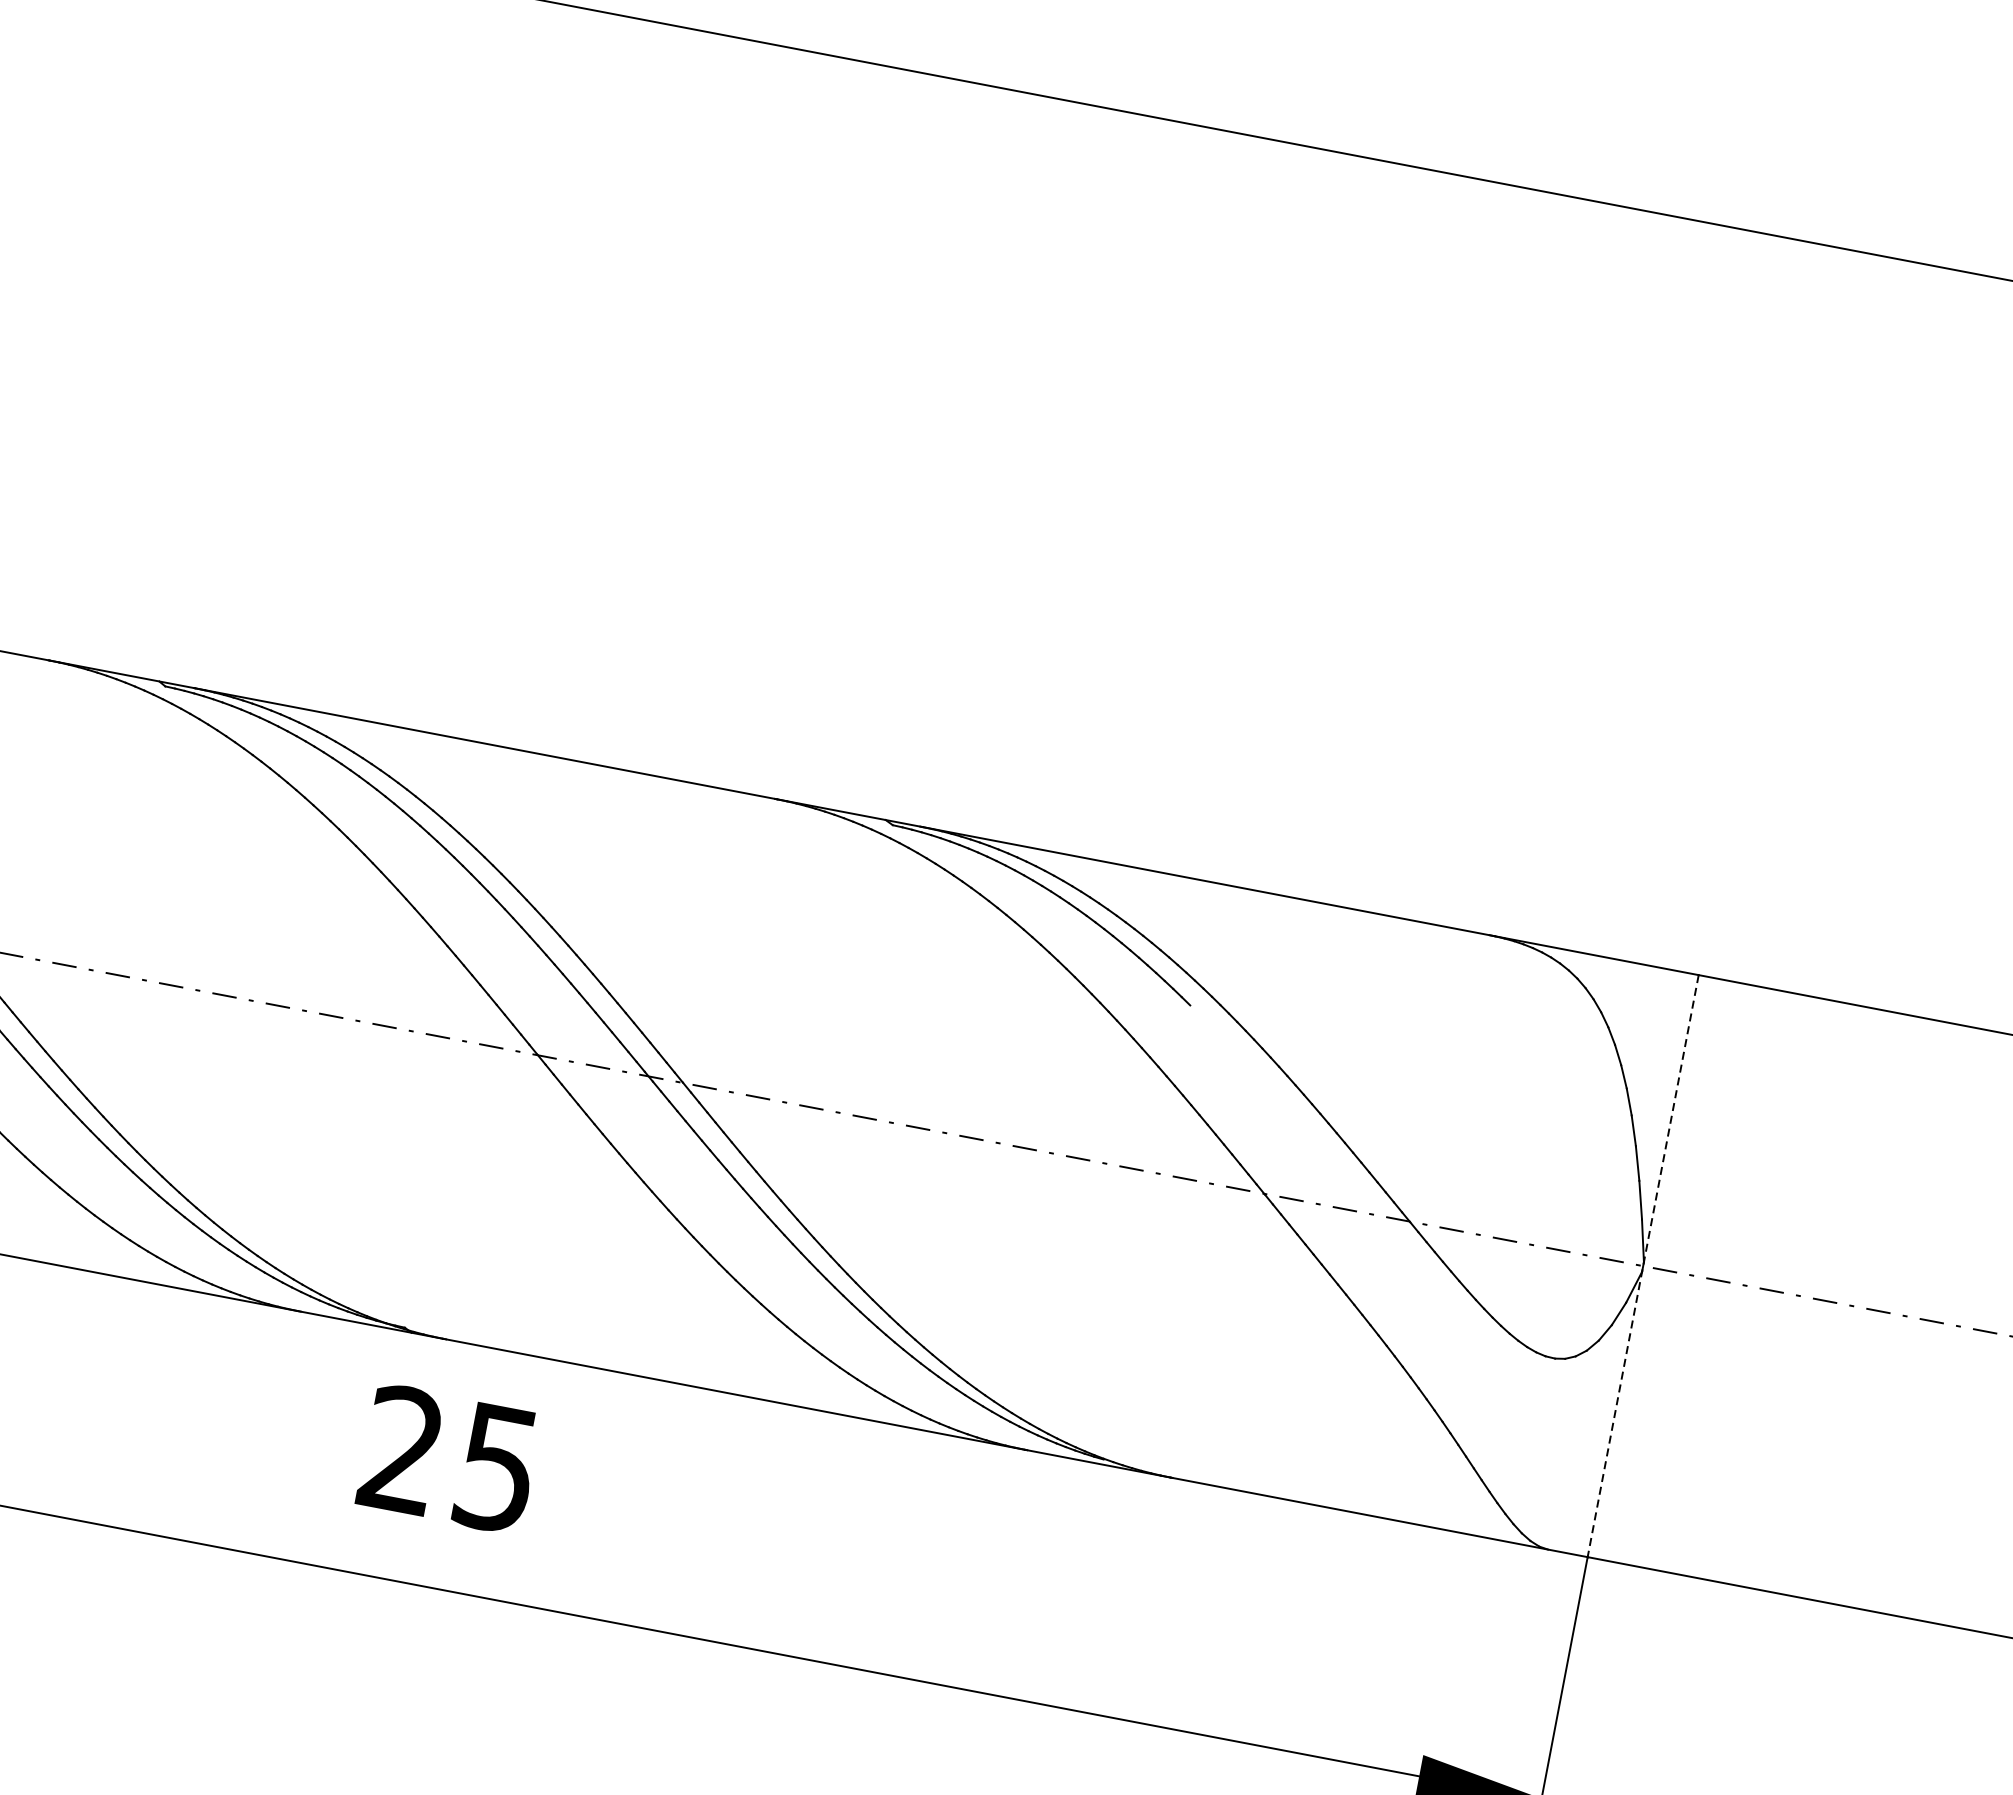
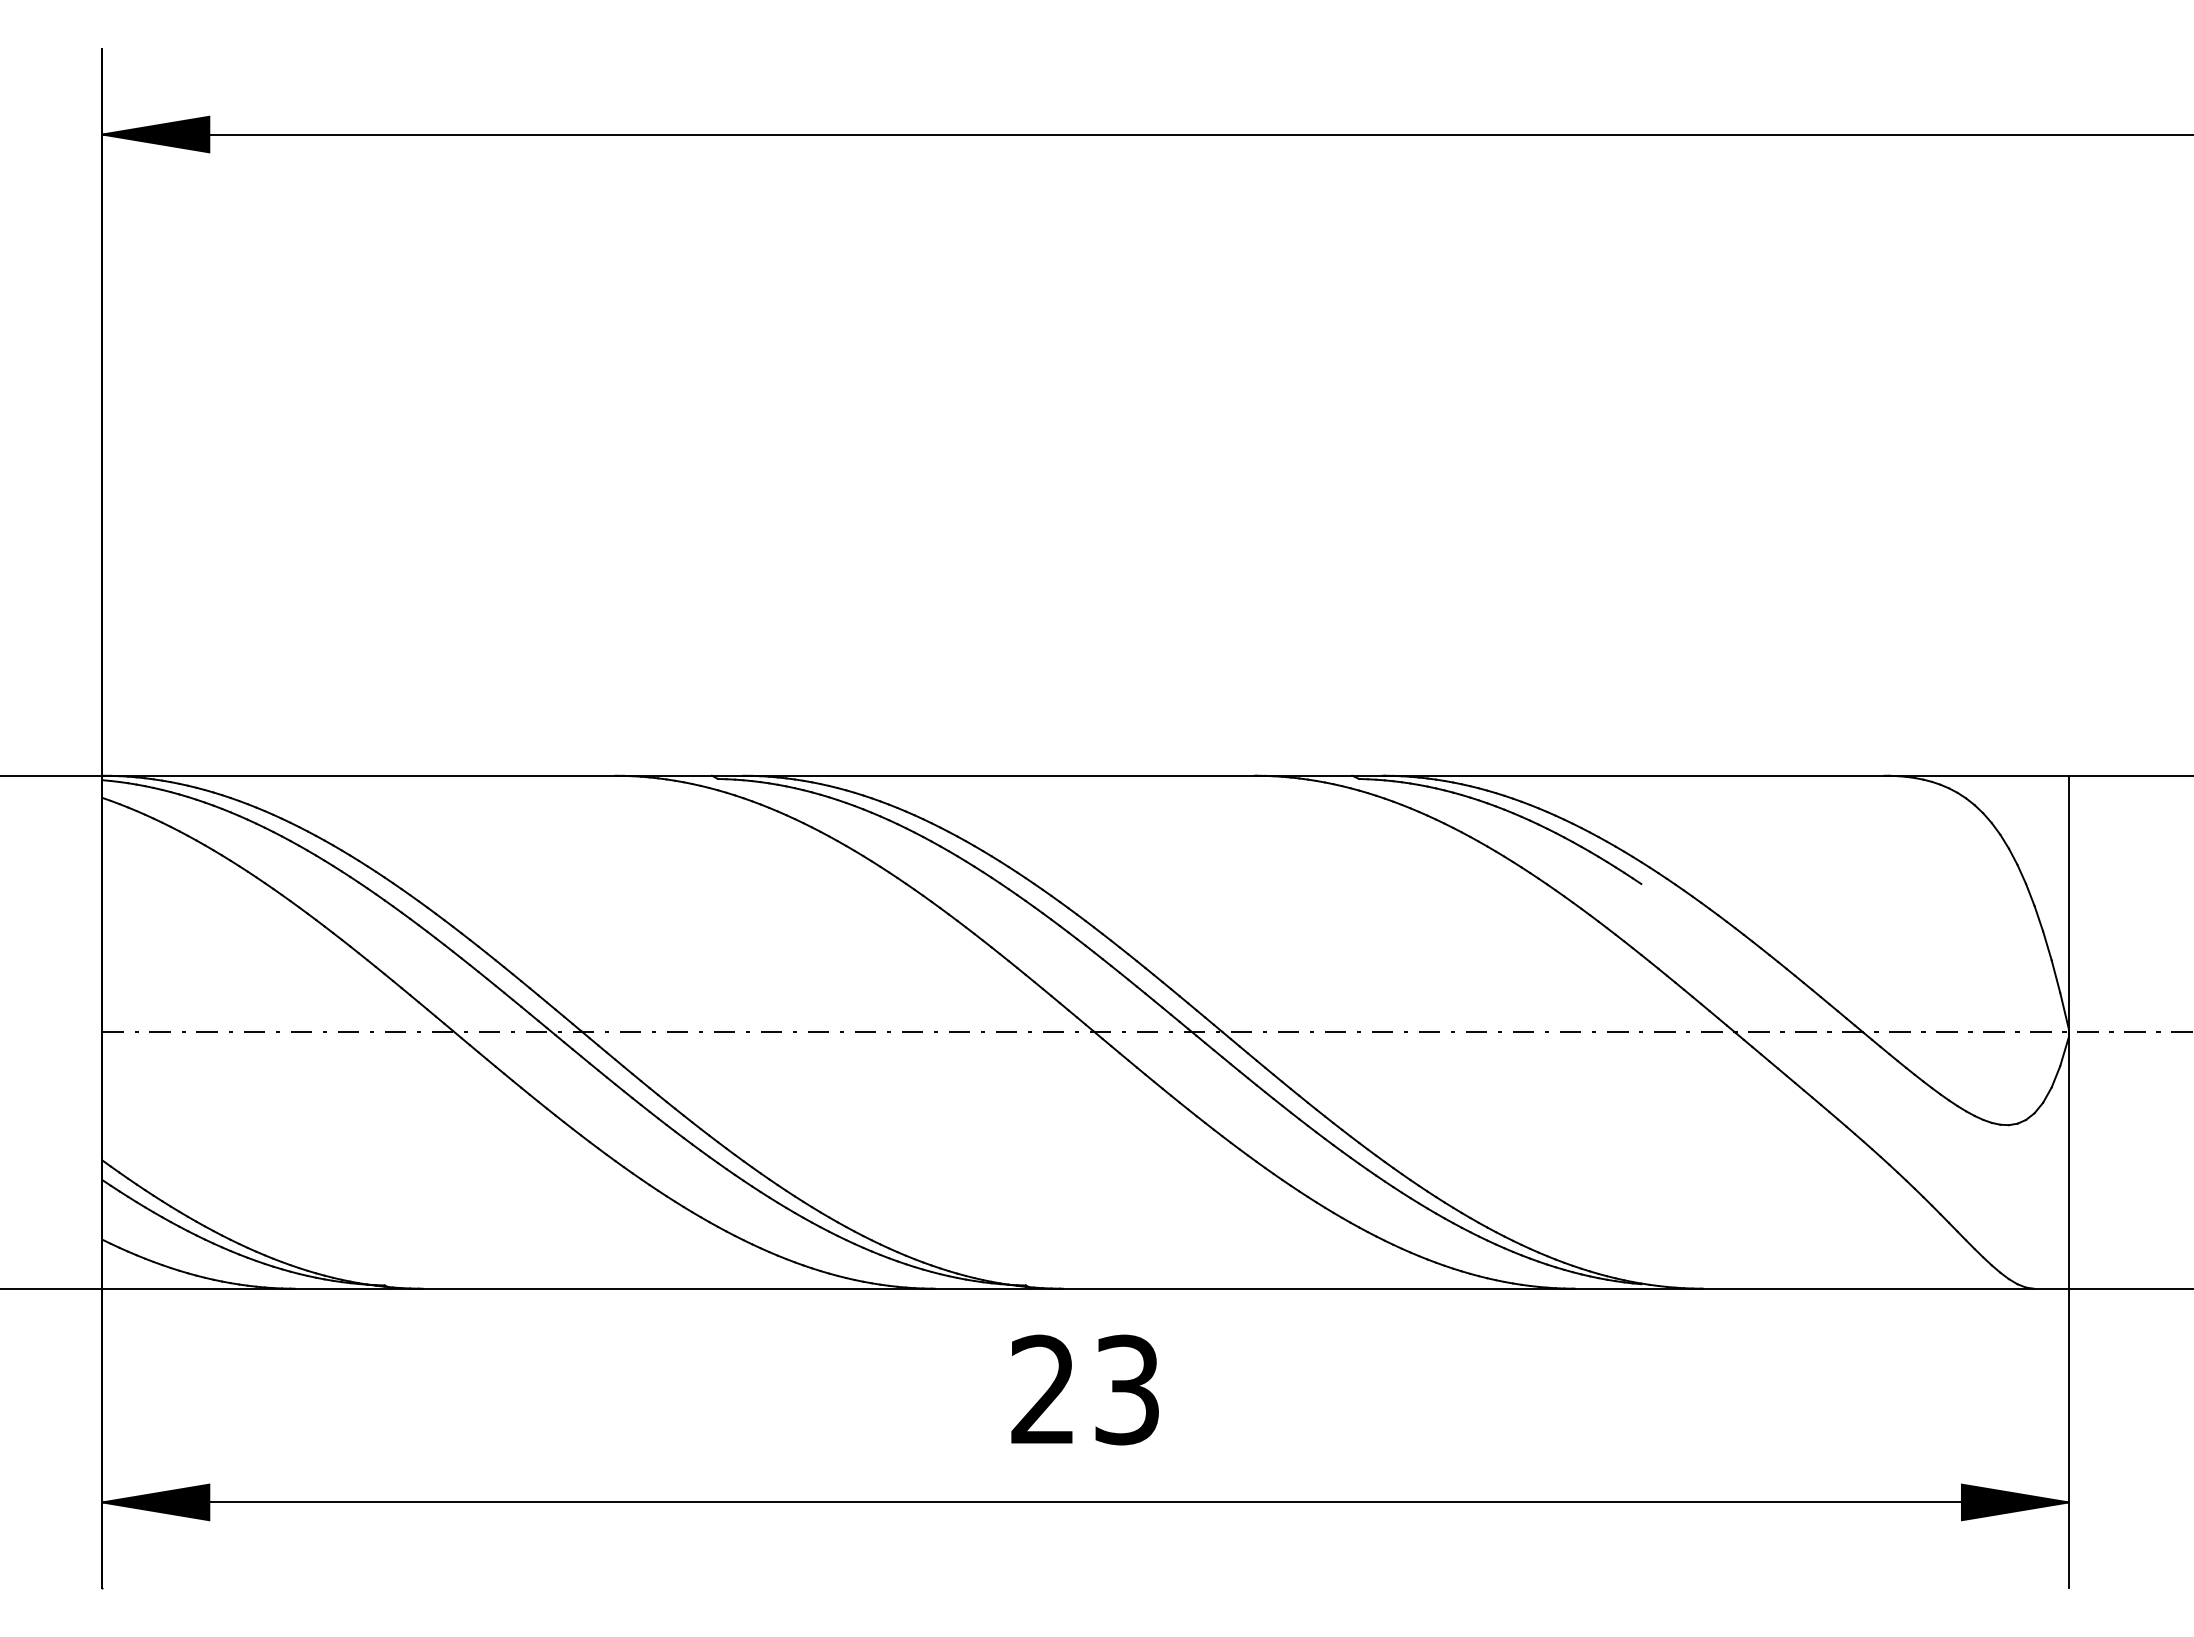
line: (1642, 1266) -> (2068, 1032), dashed -> solid
text: (496, 1467) -> (1126, 1389), 25 -> 23

